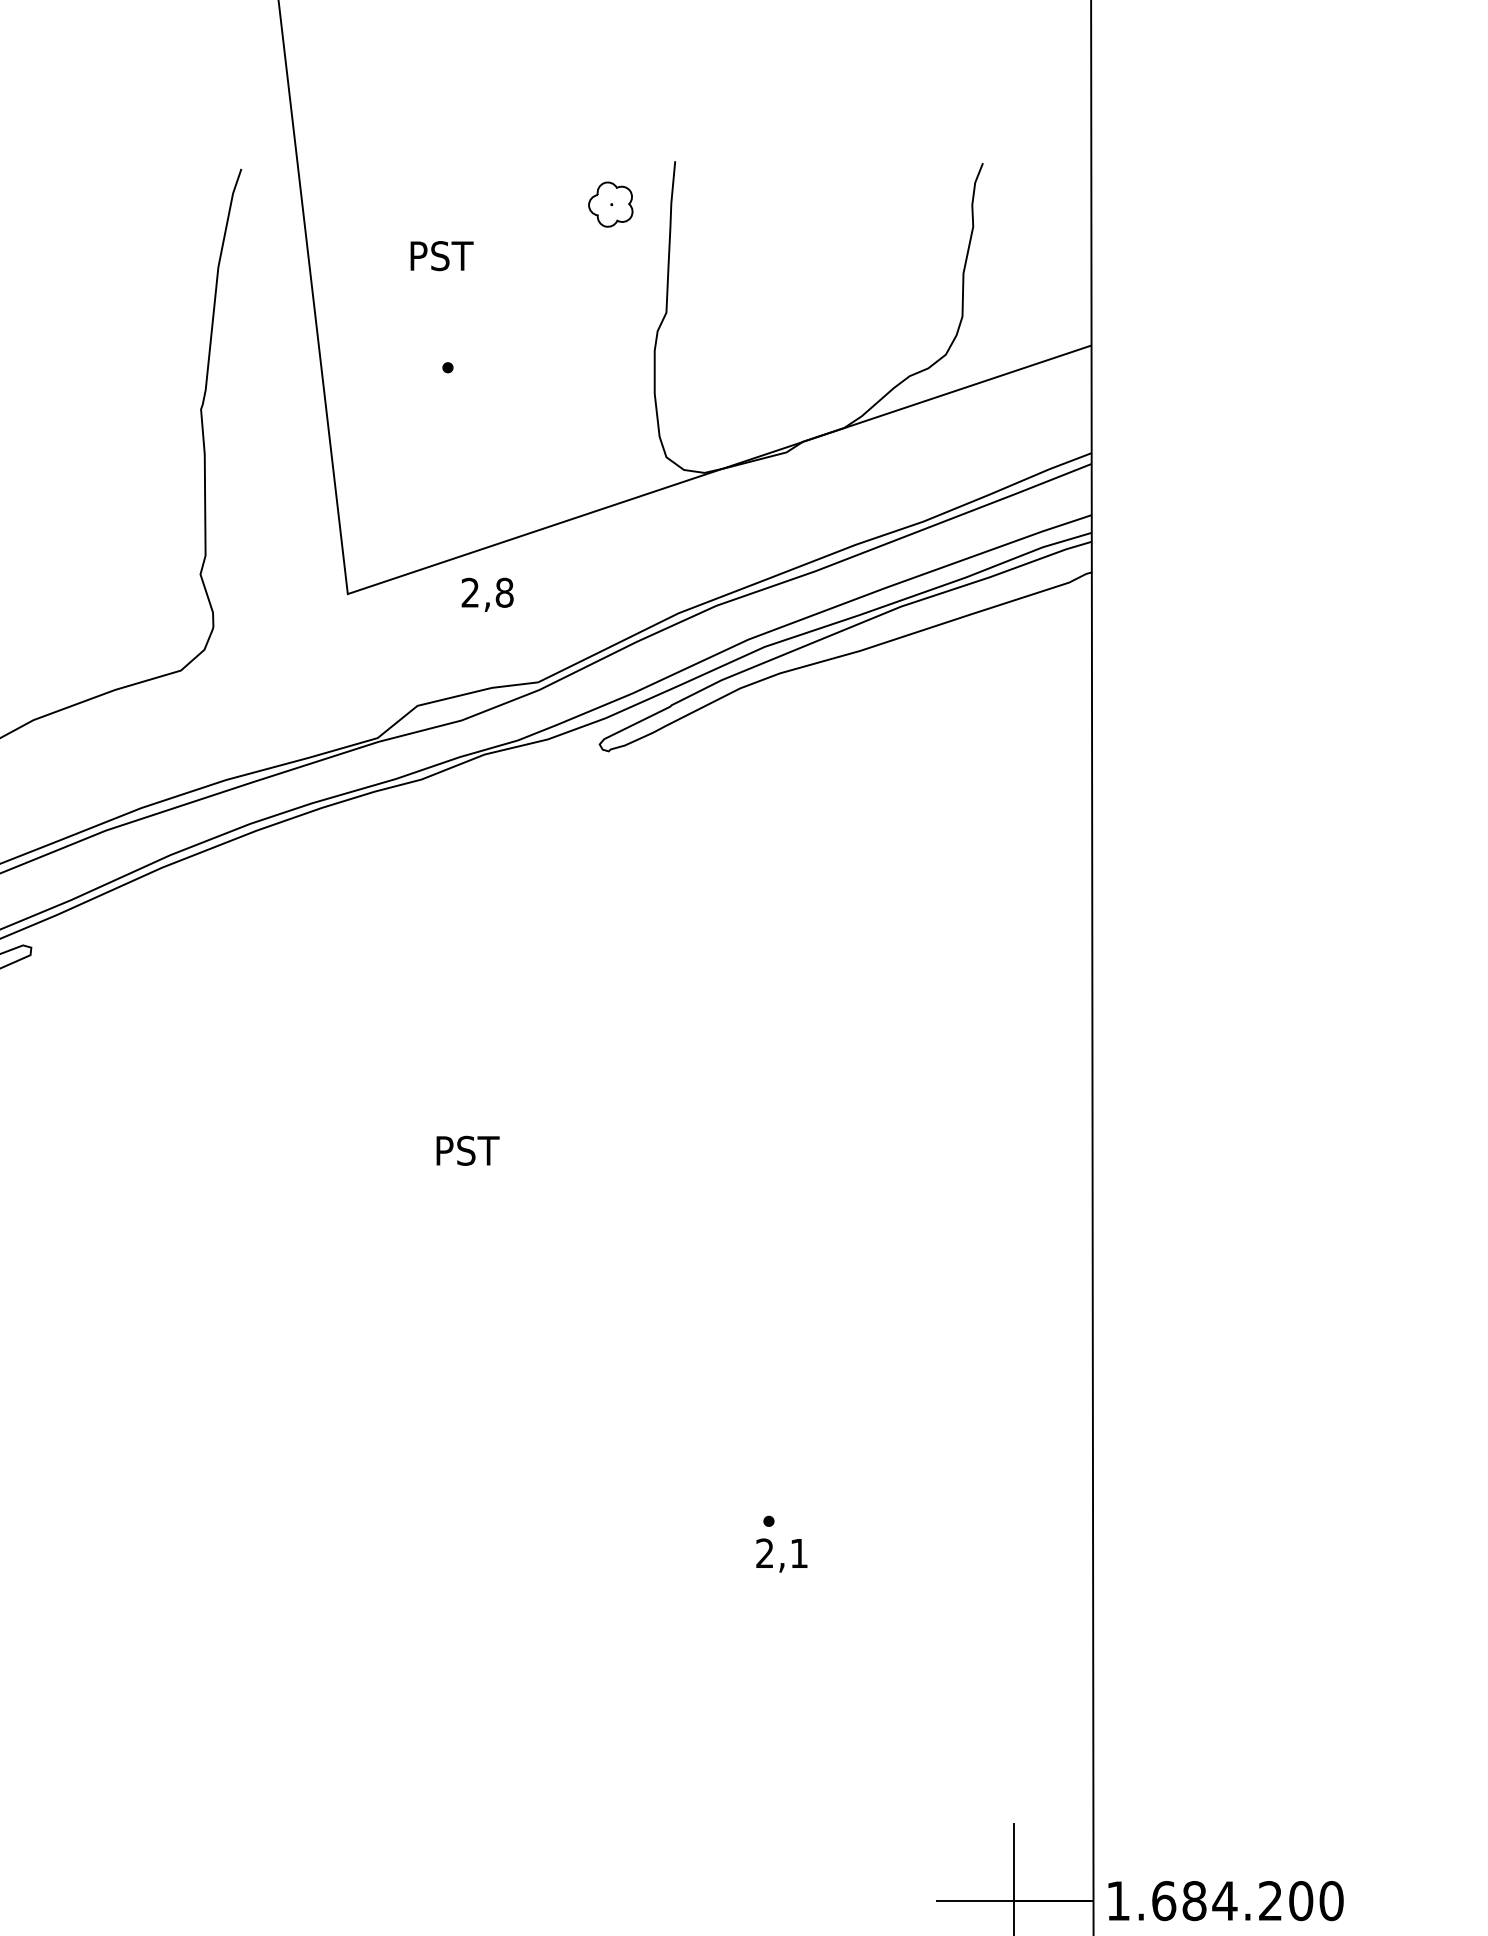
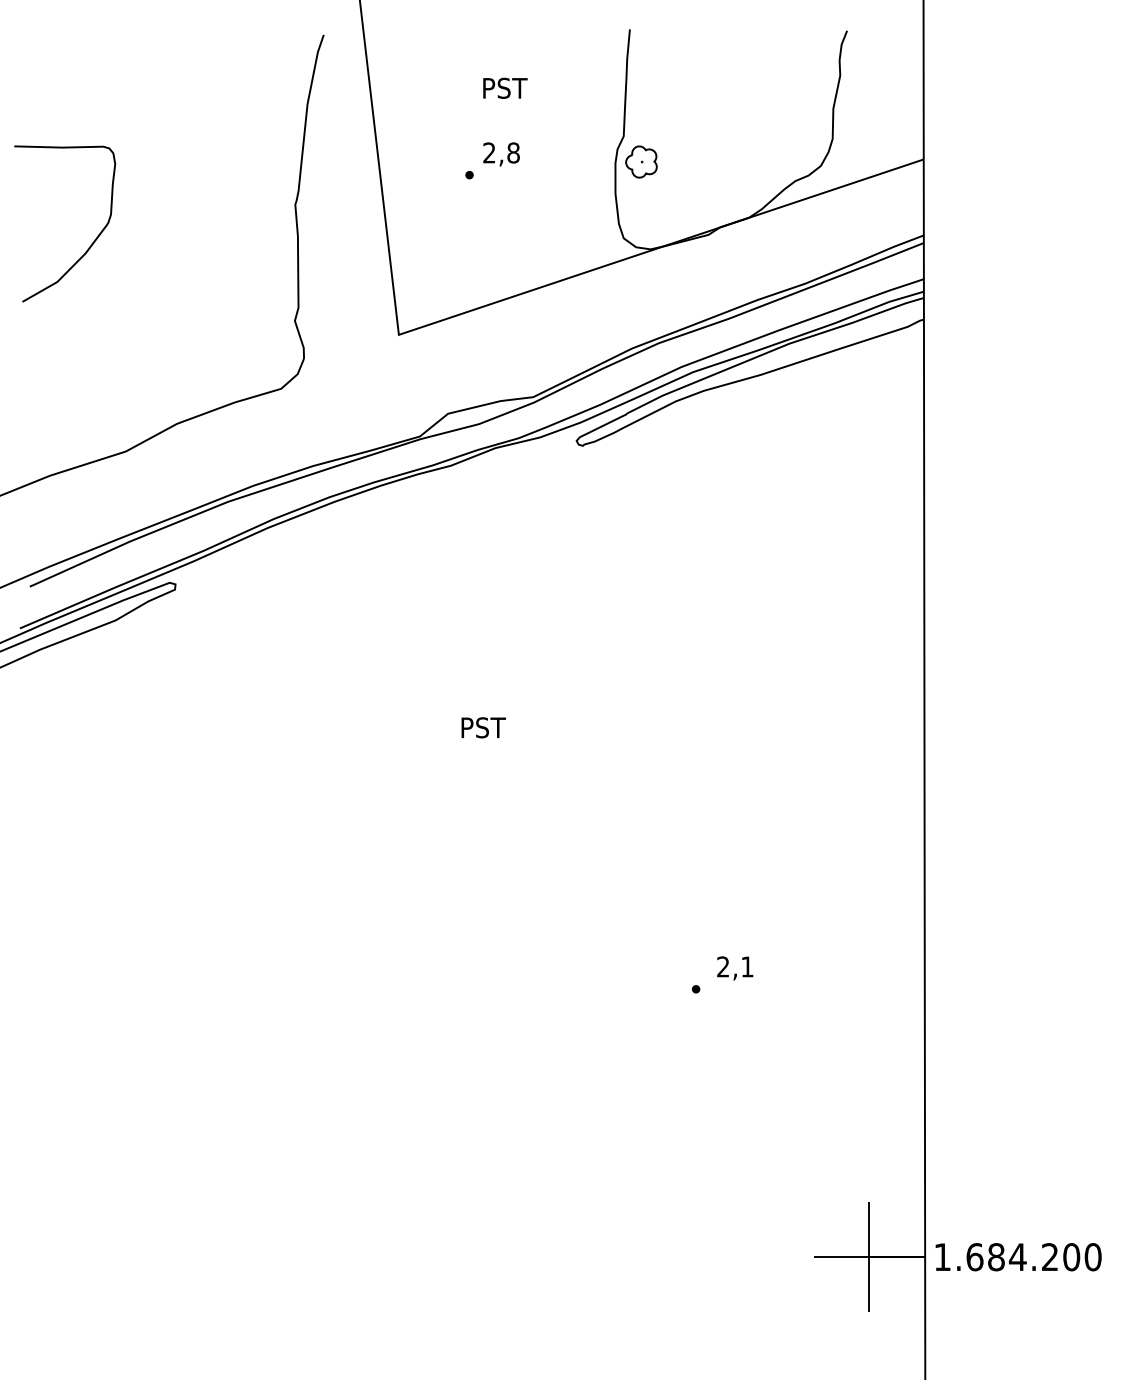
part: (610, 203) -> (641, 161), moved
text: (442, 254) -> (505, 87), moved
text: (487, 594) -> (501, 154), moved
text: (782, 1555) -> (735, 968), moved

